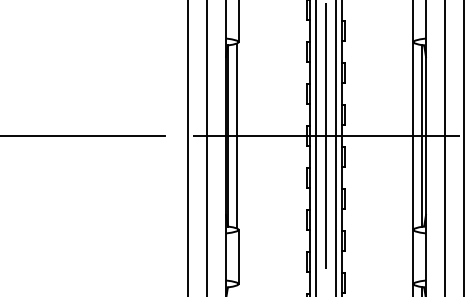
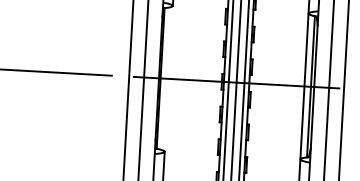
line: (236, 135) -> (167, 78), removed

